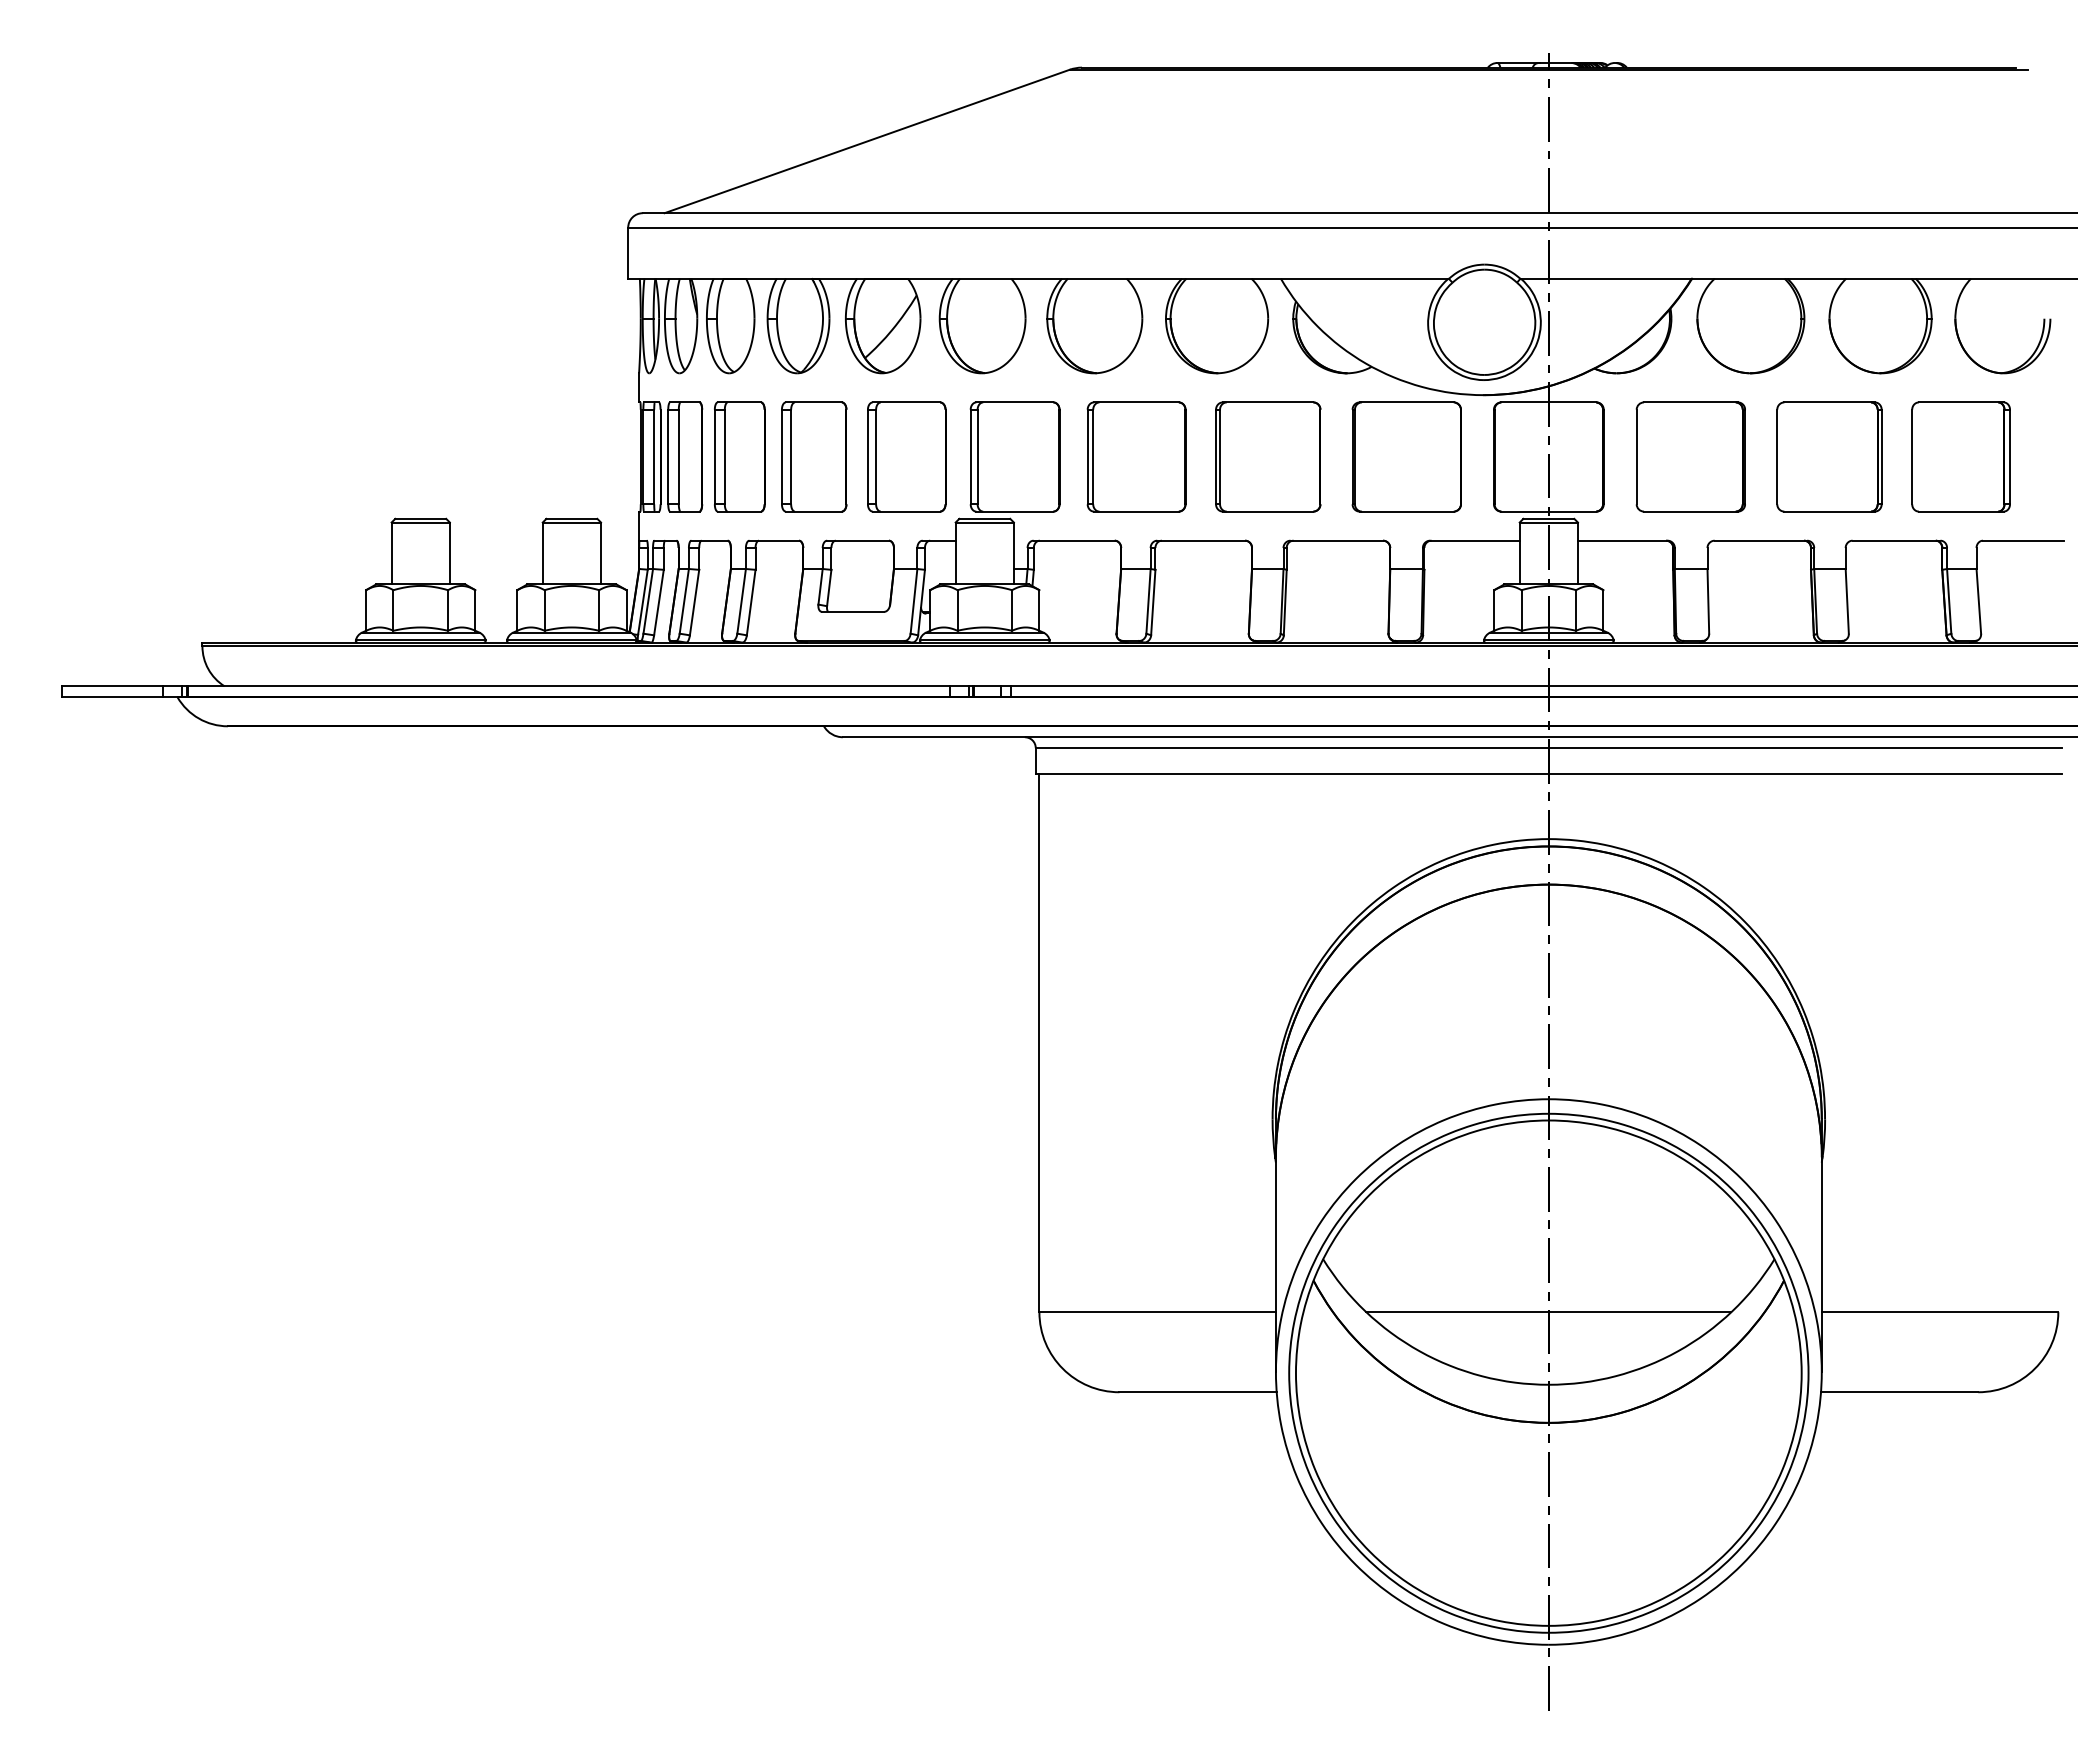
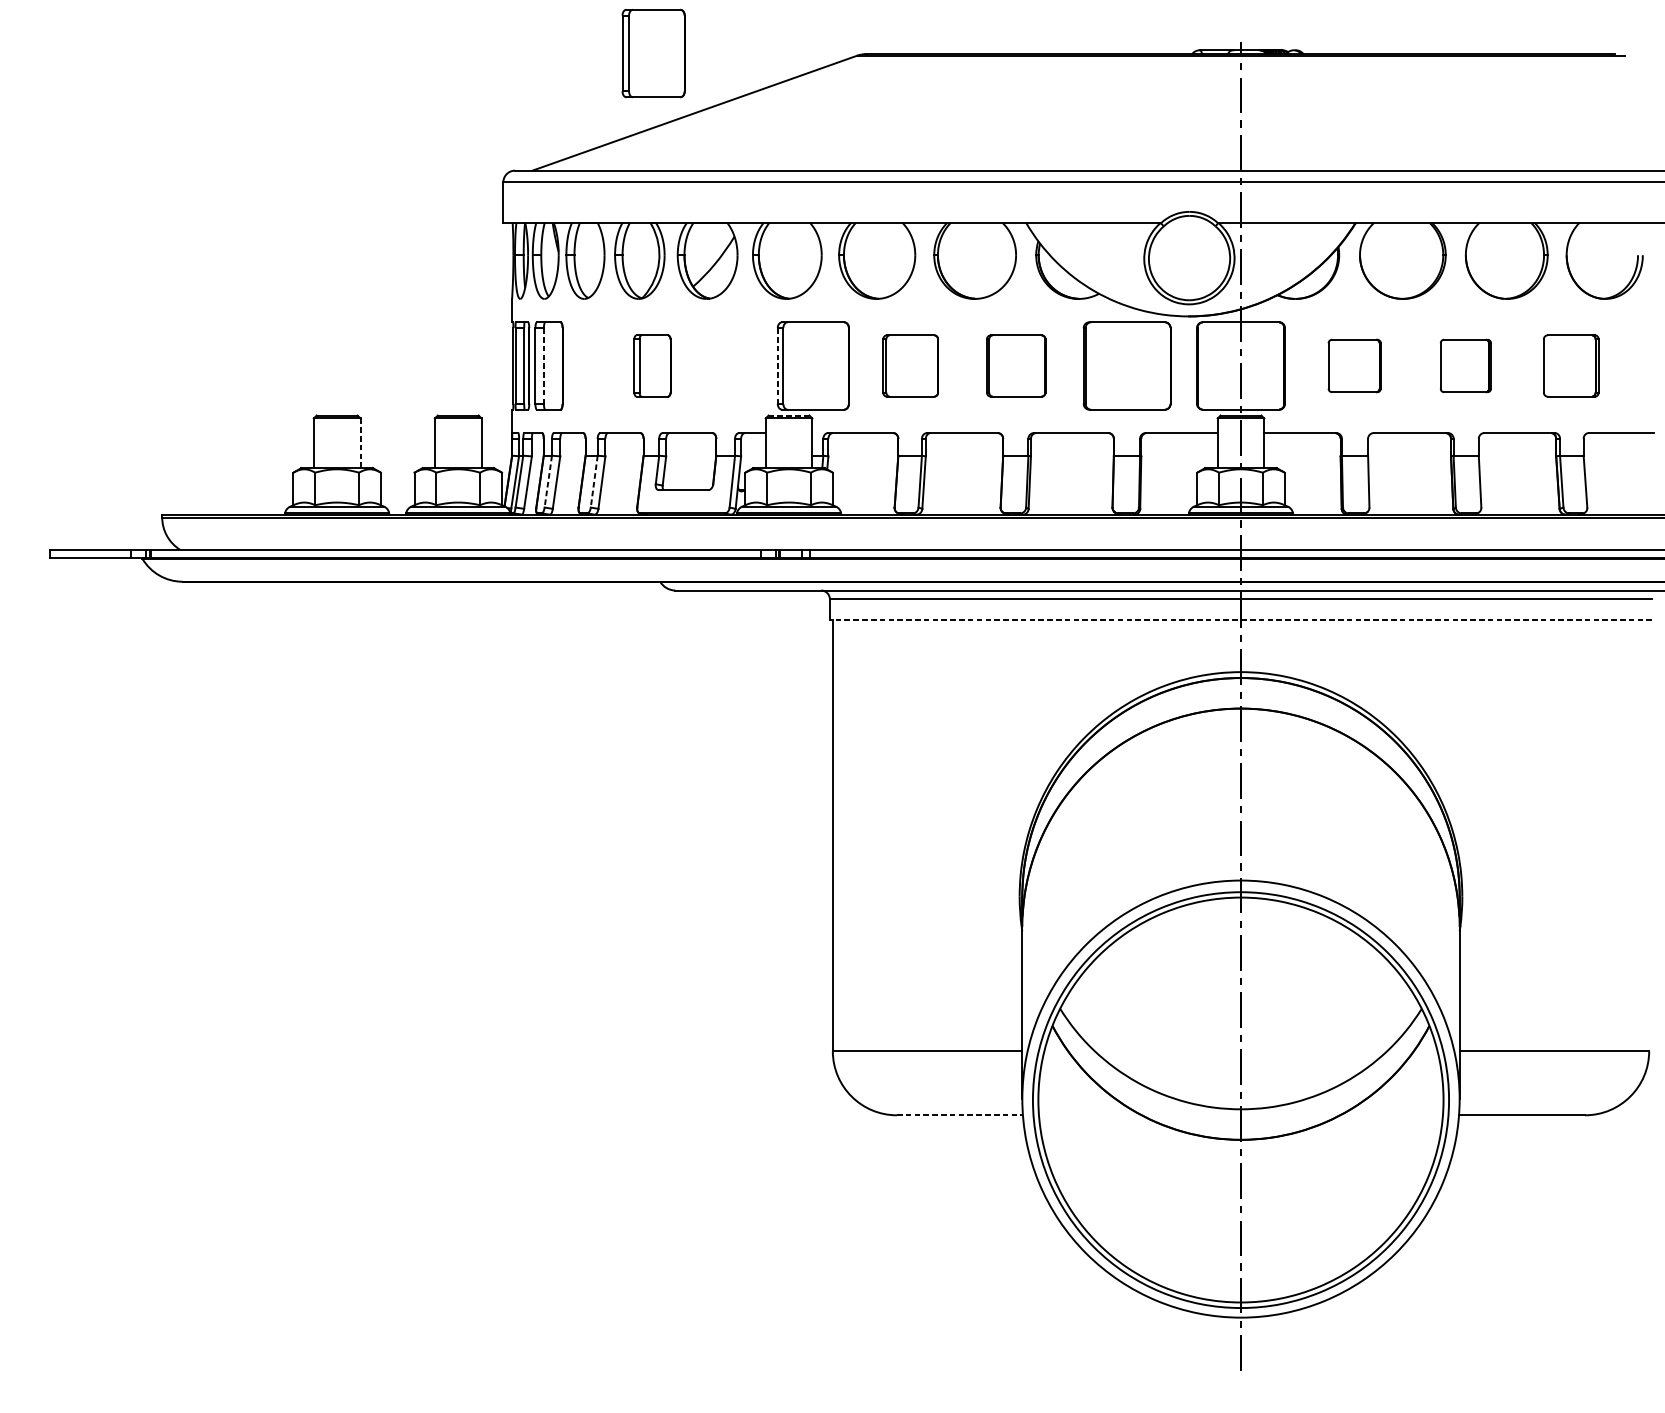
part: (739, 456) -> (592, 365), removed
part: (814, 456) -> (652, 365), size x0.7
part: (906, 456) -> (653, 53), moved
part: (1136, 456) -> (910, 365), size x0.7
part: (1268, 456) -> (1016, 365), size x0.7
part: (1690, 456) -> (1354, 365), size x0.6
part: (1829, 456) -> (1465, 365), size x0.6
part: (1960, 456) -> (1570, 365), size x0.7
line: (678, 457) -> (543, 366), solid -> dashed
line: (970, 457) -> (777, 366), solid -> dashed
line: (984, 518) -> (788, 415), solid -> dashed
line: (449, 553) -> (360, 443), solid -> dashed
line: (684, 601) -> (548, 481), solid -> dashed
line: (741, 601) -> (594, 481), solid -> dashed
line: (1548, 773) -> (1240, 619), solid -> dashed
line: (1548, 1312) -> (1240, 1051), removed
line: (1198, 1392) -> (960, 1115), solid -> dashed

